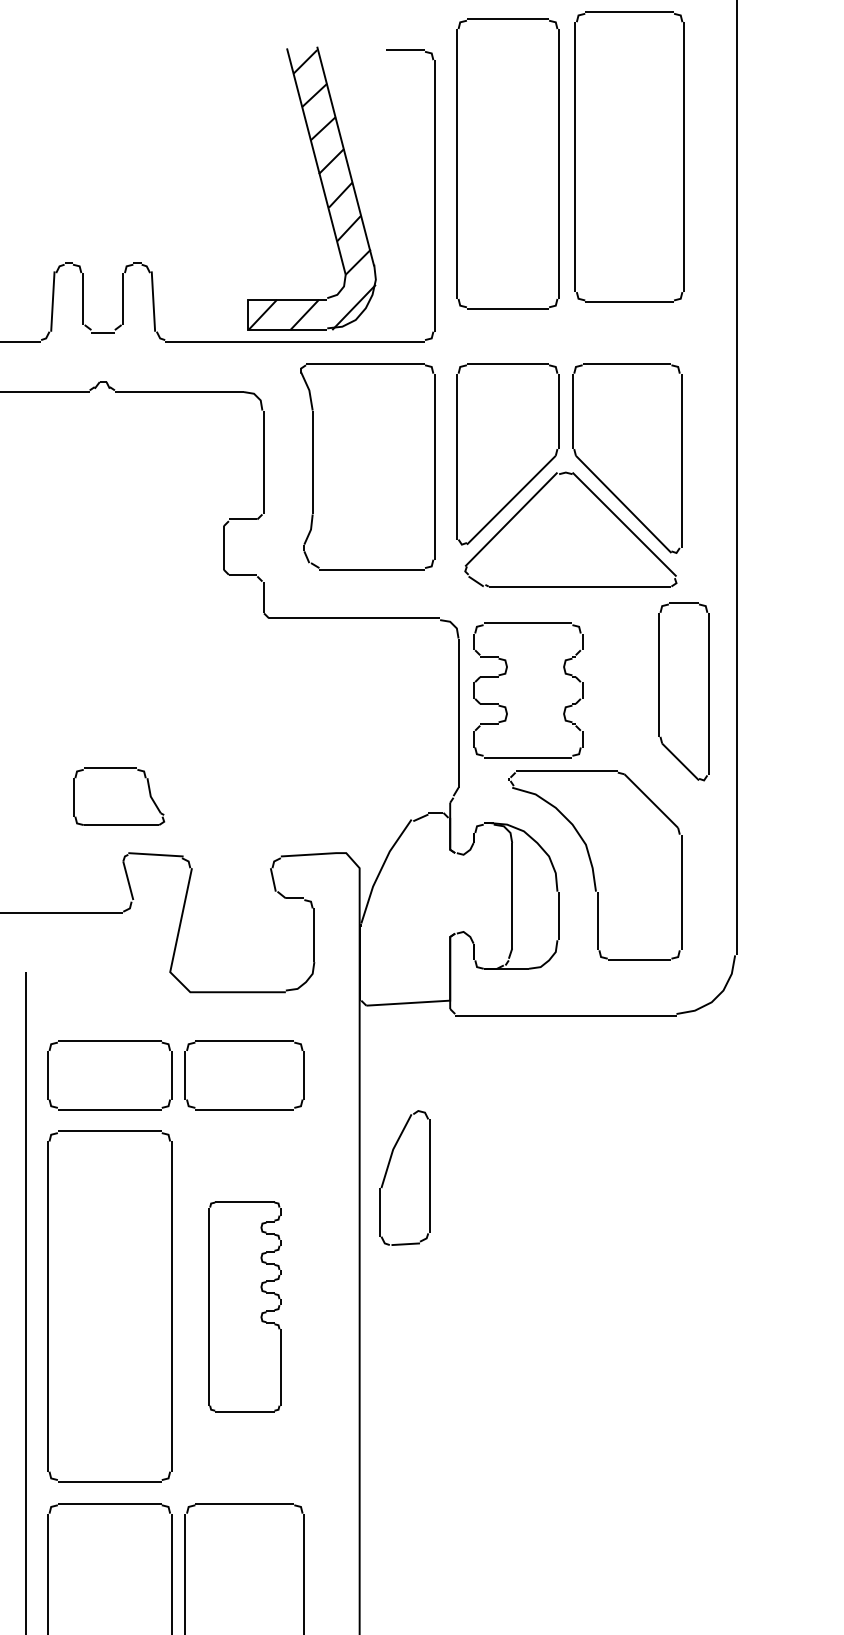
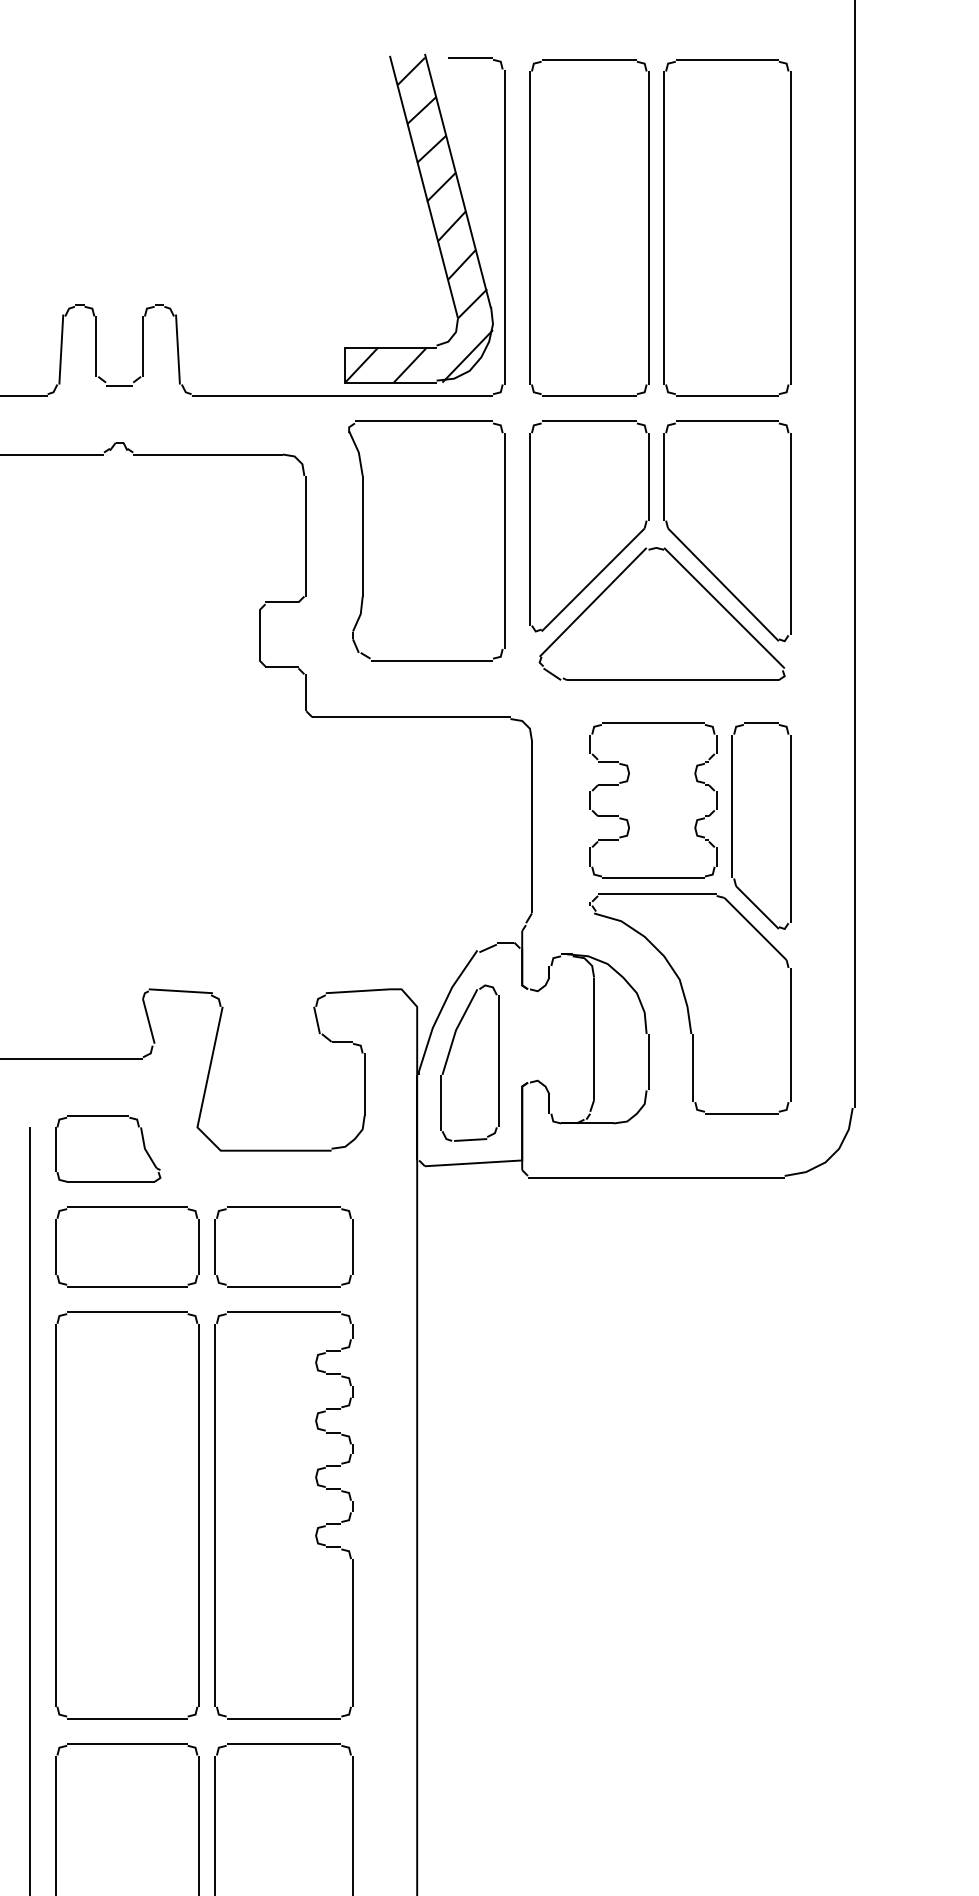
part: (629, 156) -> (727, 227), moved
part: (508, 163) -> (589, 227), moved
part: (321, 187) -> (430, 217), moved
part: (505, 674) -> (627, 782), moved
part: (684, 691) -> (761, 825), moved
part: (119, 768) -> (108, 1116), moved
part: (387, 1171) -> (449, 1055), moved
part: (244, 1306) -> (283, 1515), size x1.67

